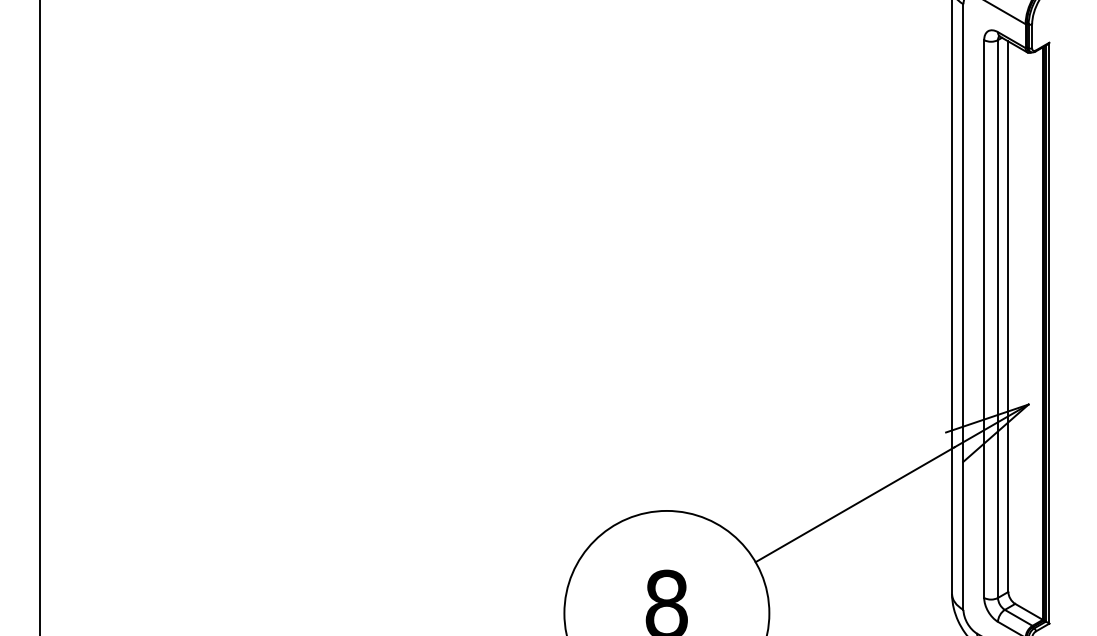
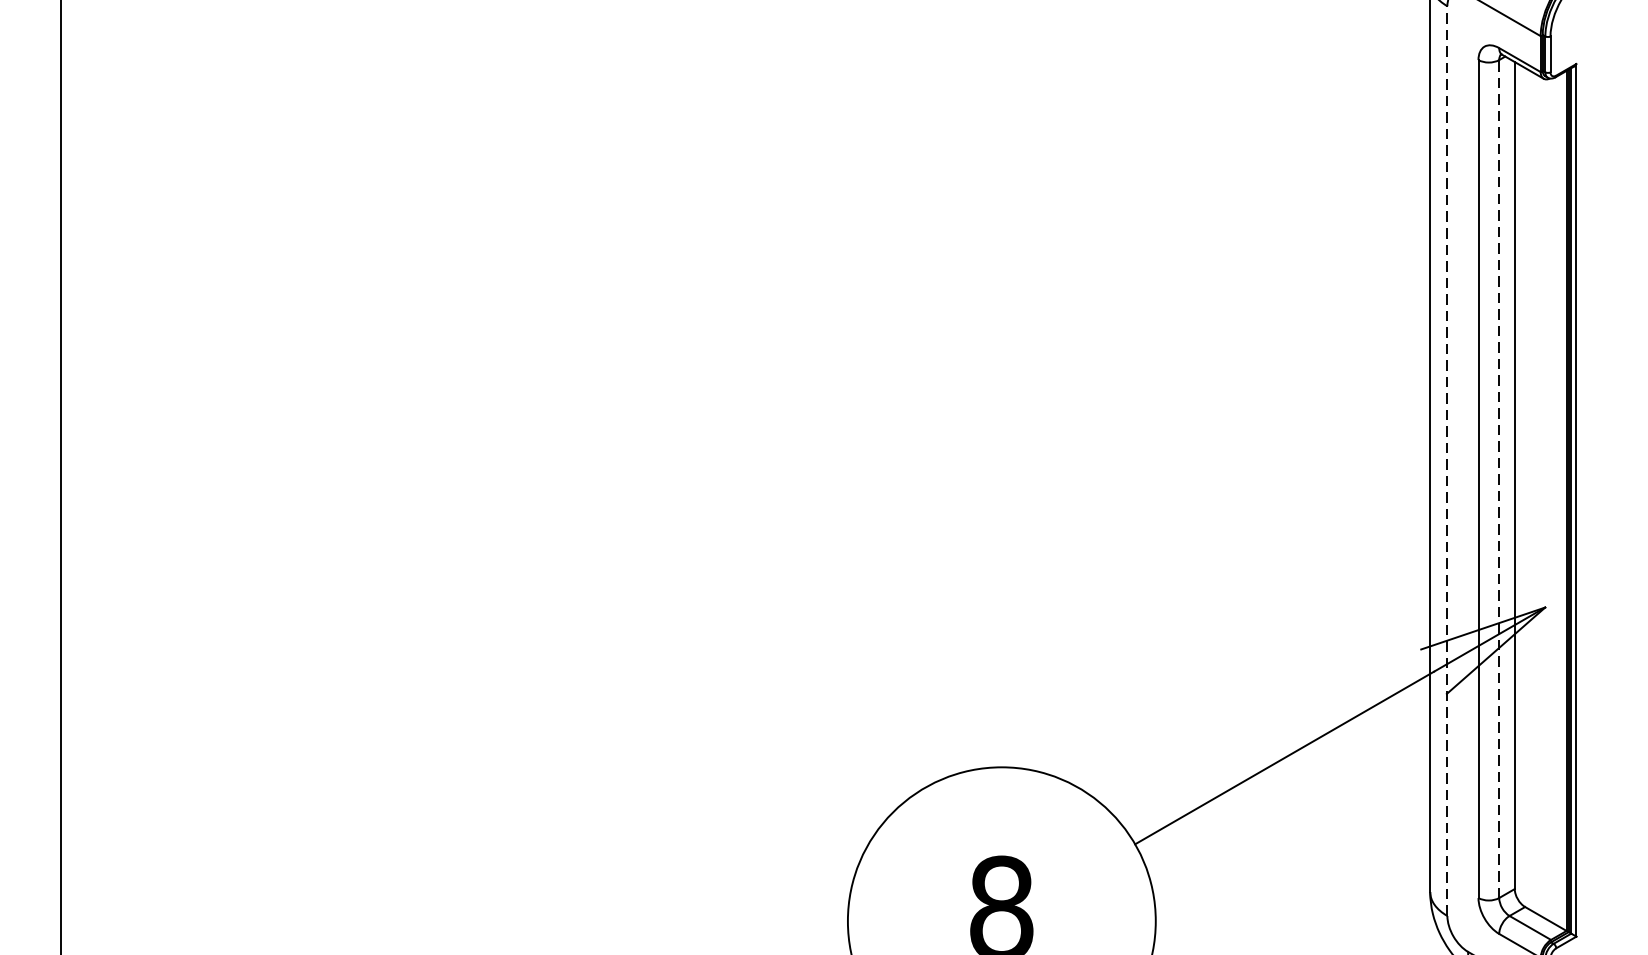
line: (963, 307) -> (1447, 461), solid -> dashed
line: (997, 319) -> (1498, 479), solid -> dashed

